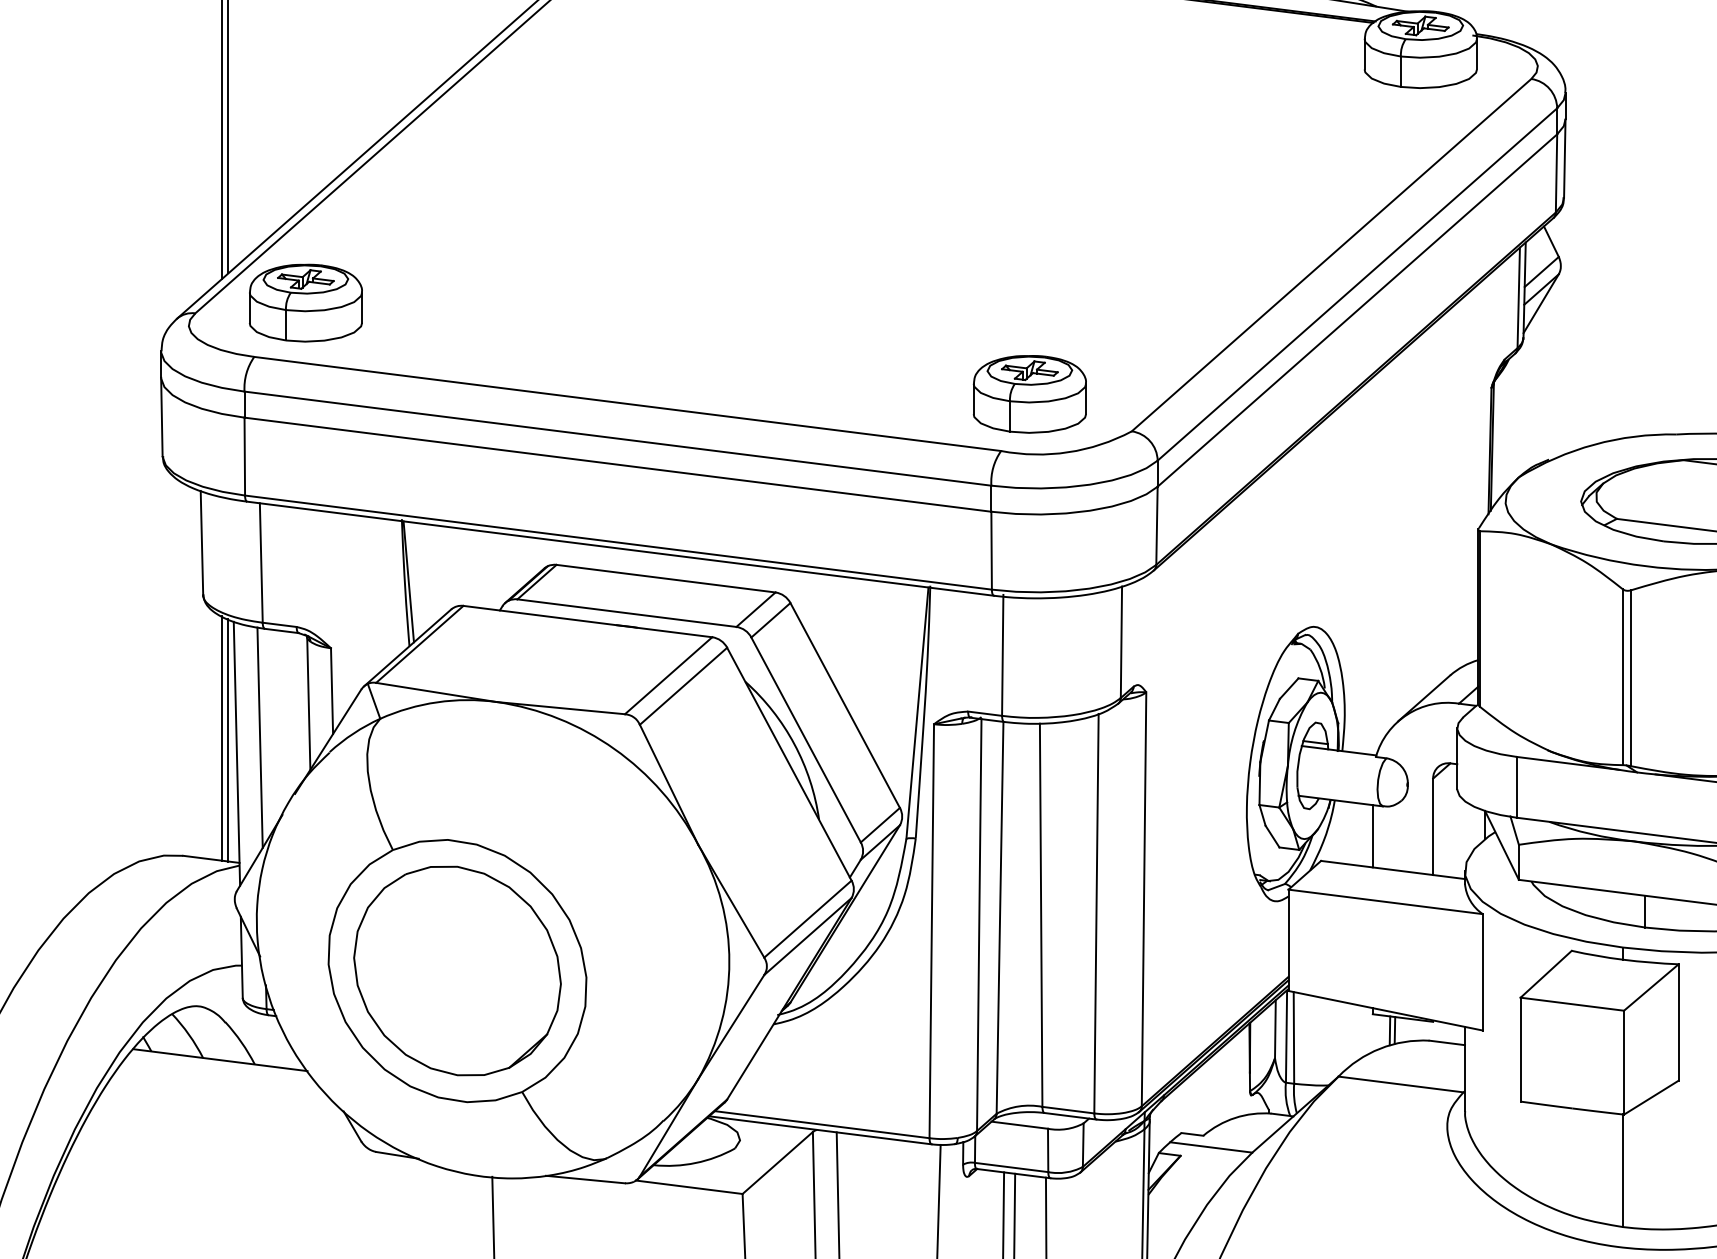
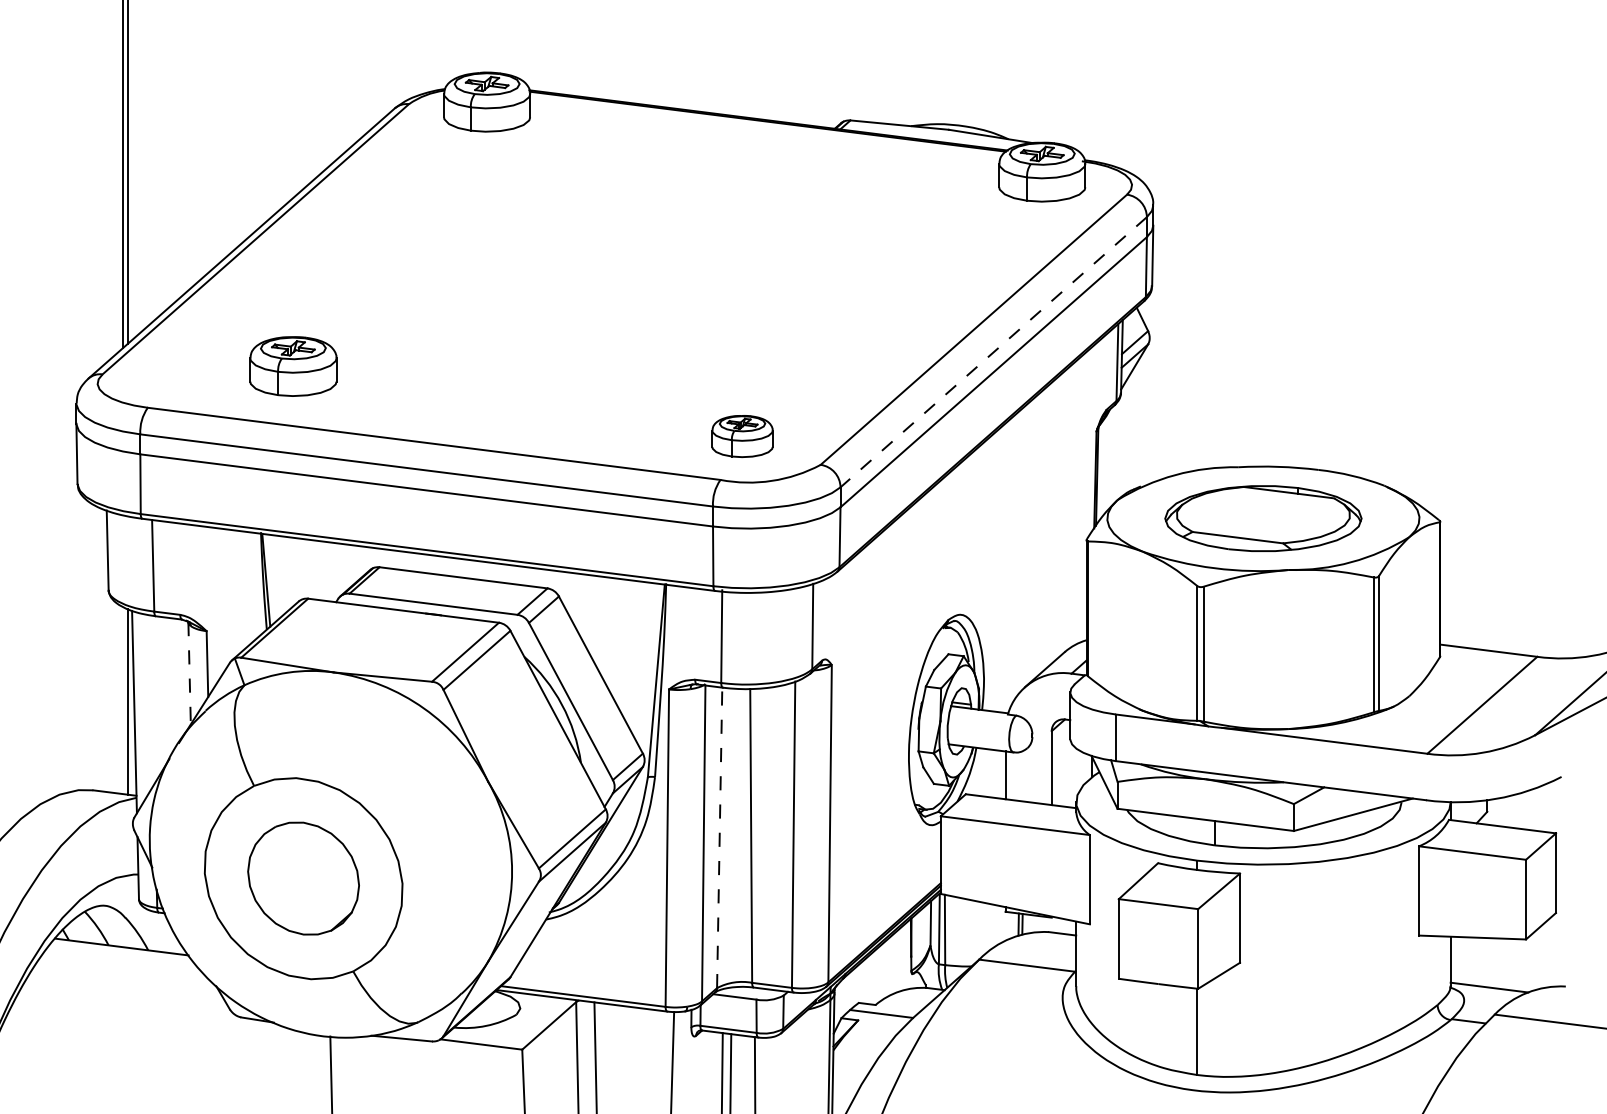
line: (1357, 284) -> (993, 352), solid -> dashed
part: (306, 303) -> (293, 366), moved
part: (1029, 394) -> (742, 436), size x0.7
line: (308, 703) -> (189, 673), solid -> dashed
line: (260, 737) -> (152, 699), removed
line: (222, 738) -> (123, 700), removed
line: (999, 917) -> (719, 837), solid -> dashed
part: (457, 970) -> (303, 878), size x0.7

